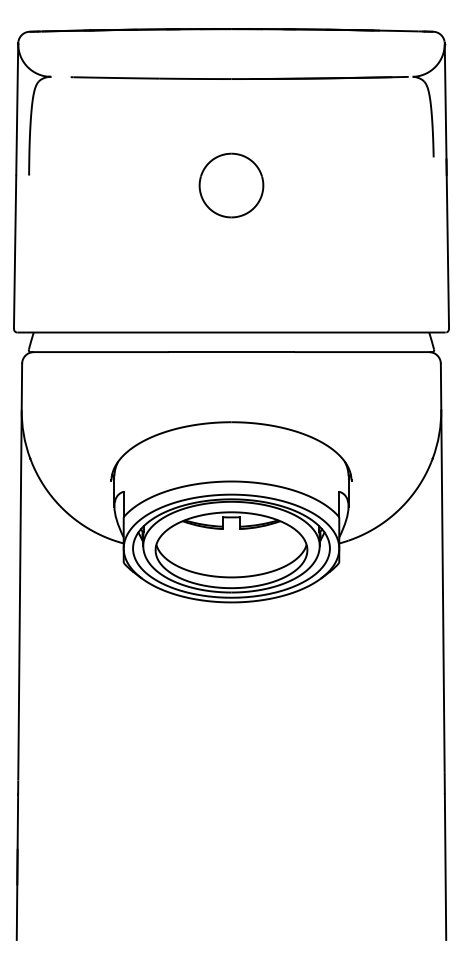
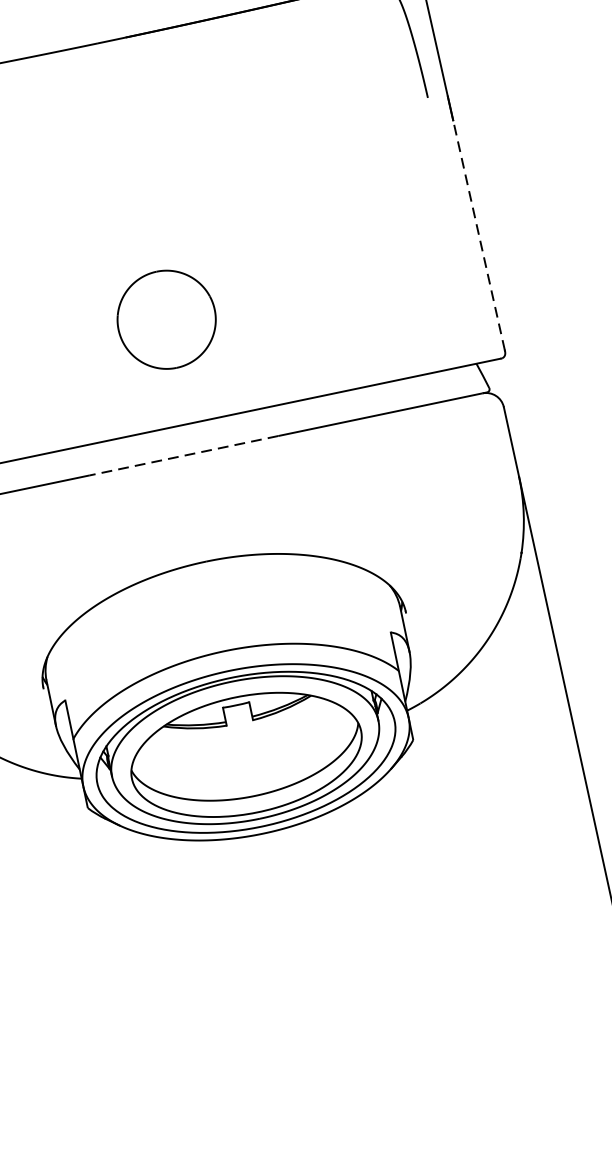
part: (231, 185) -> (166, 319), moved
line: (447, 251) -> (478, 235), solid -> dashed
line: (231, 352) -> (184, 456), solid -> dashed

